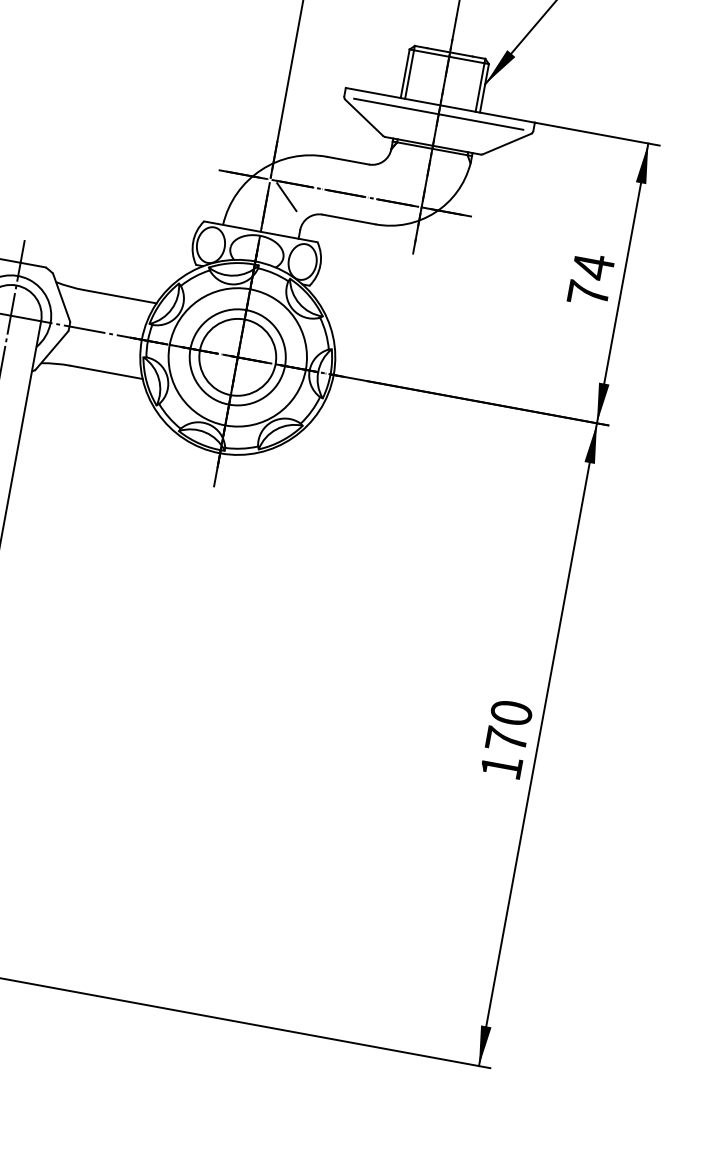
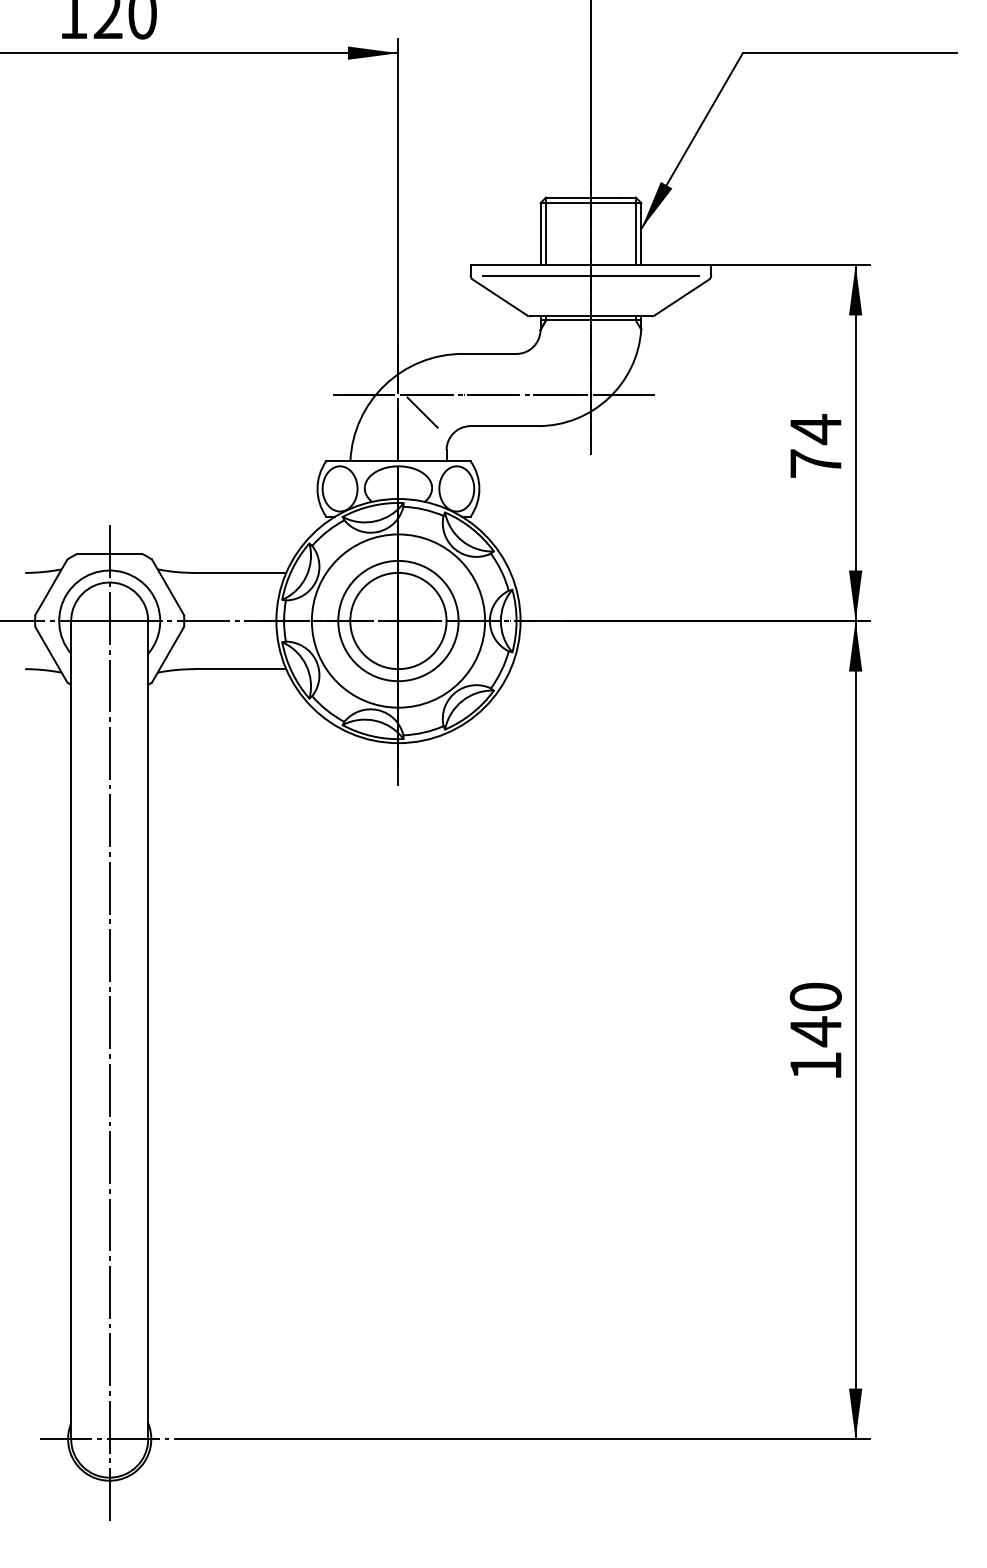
text: (506, 739) -> (815, 1031), 170 -> 140

